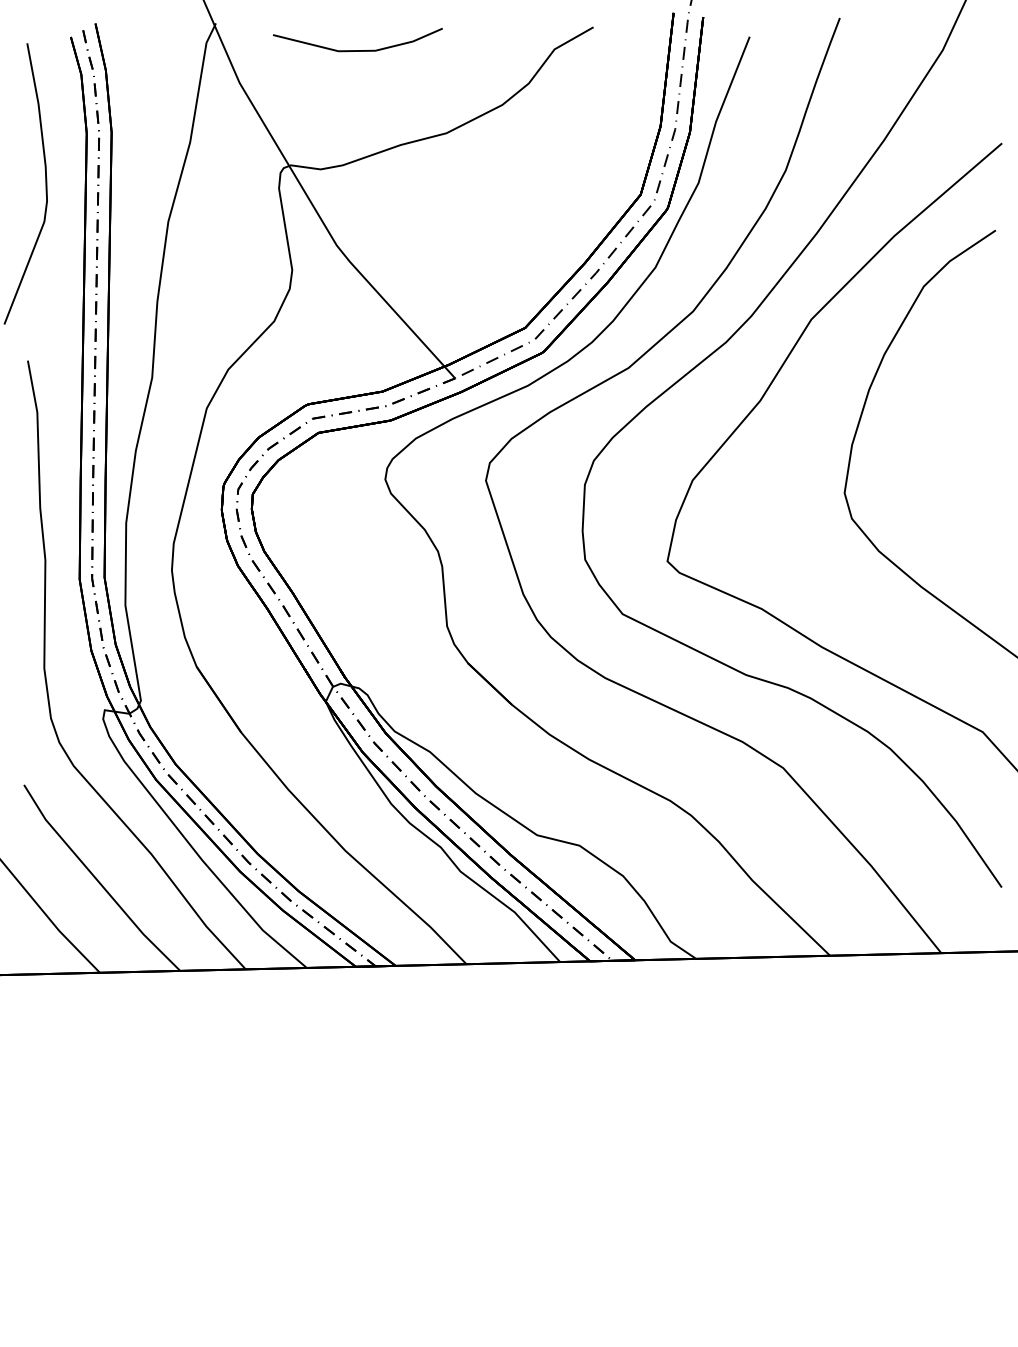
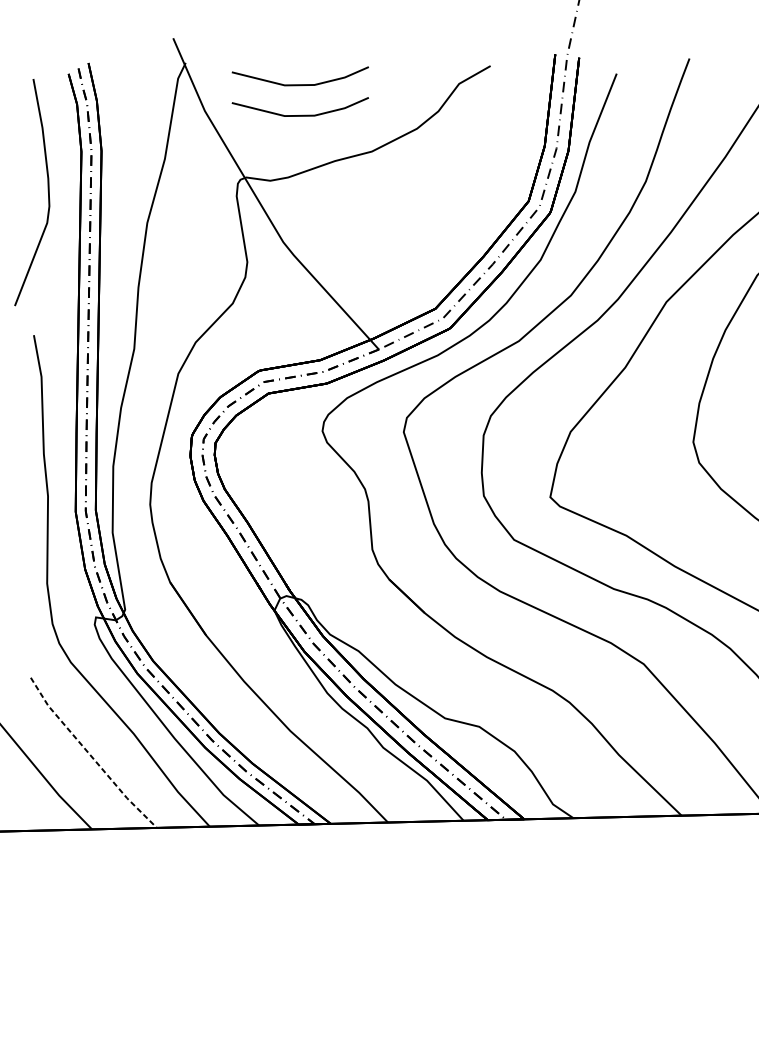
line: (357, 88) -> (300, 115), added
line: (98, 881) -> (90, 755), solid -> dashed

